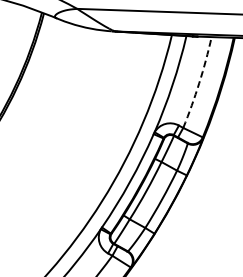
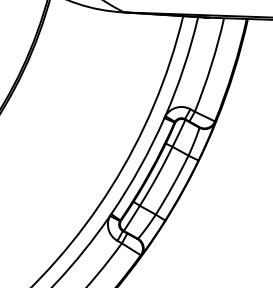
arc: (199, 83) -> (211, 65), dashed -> solid

